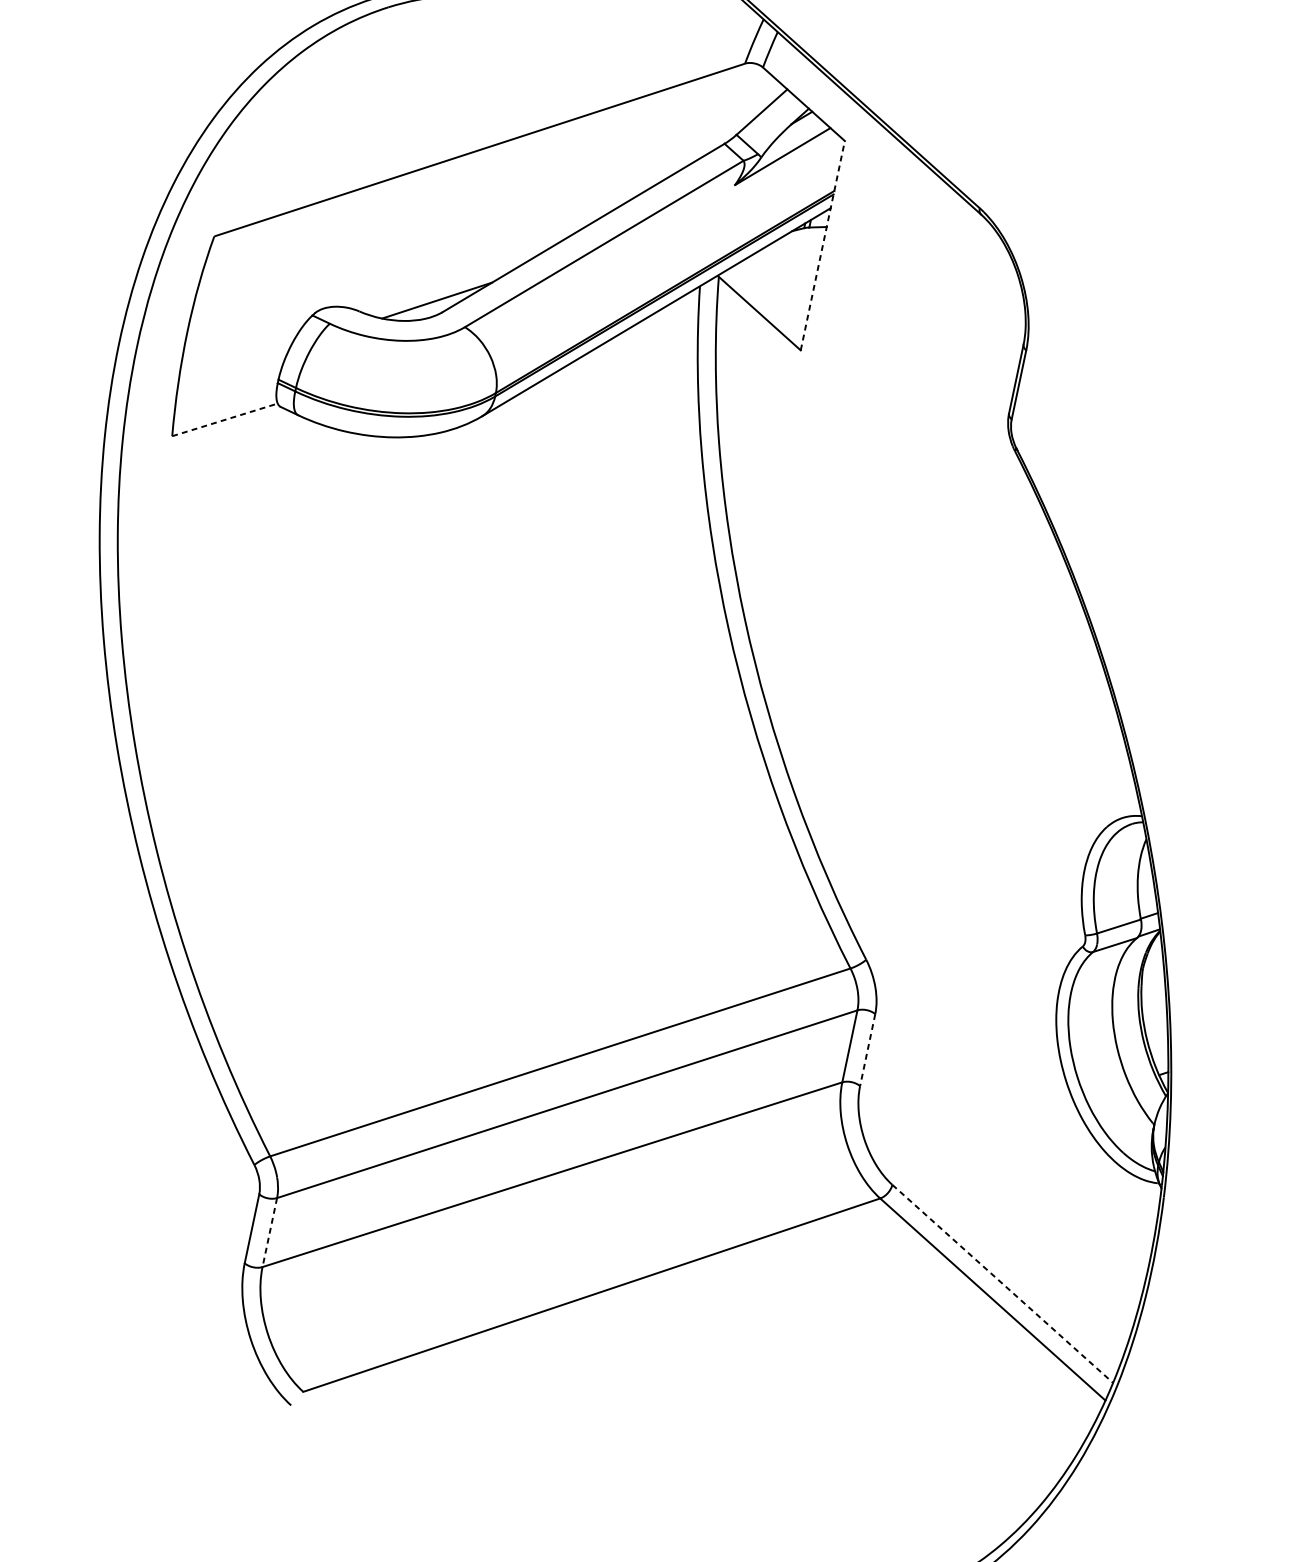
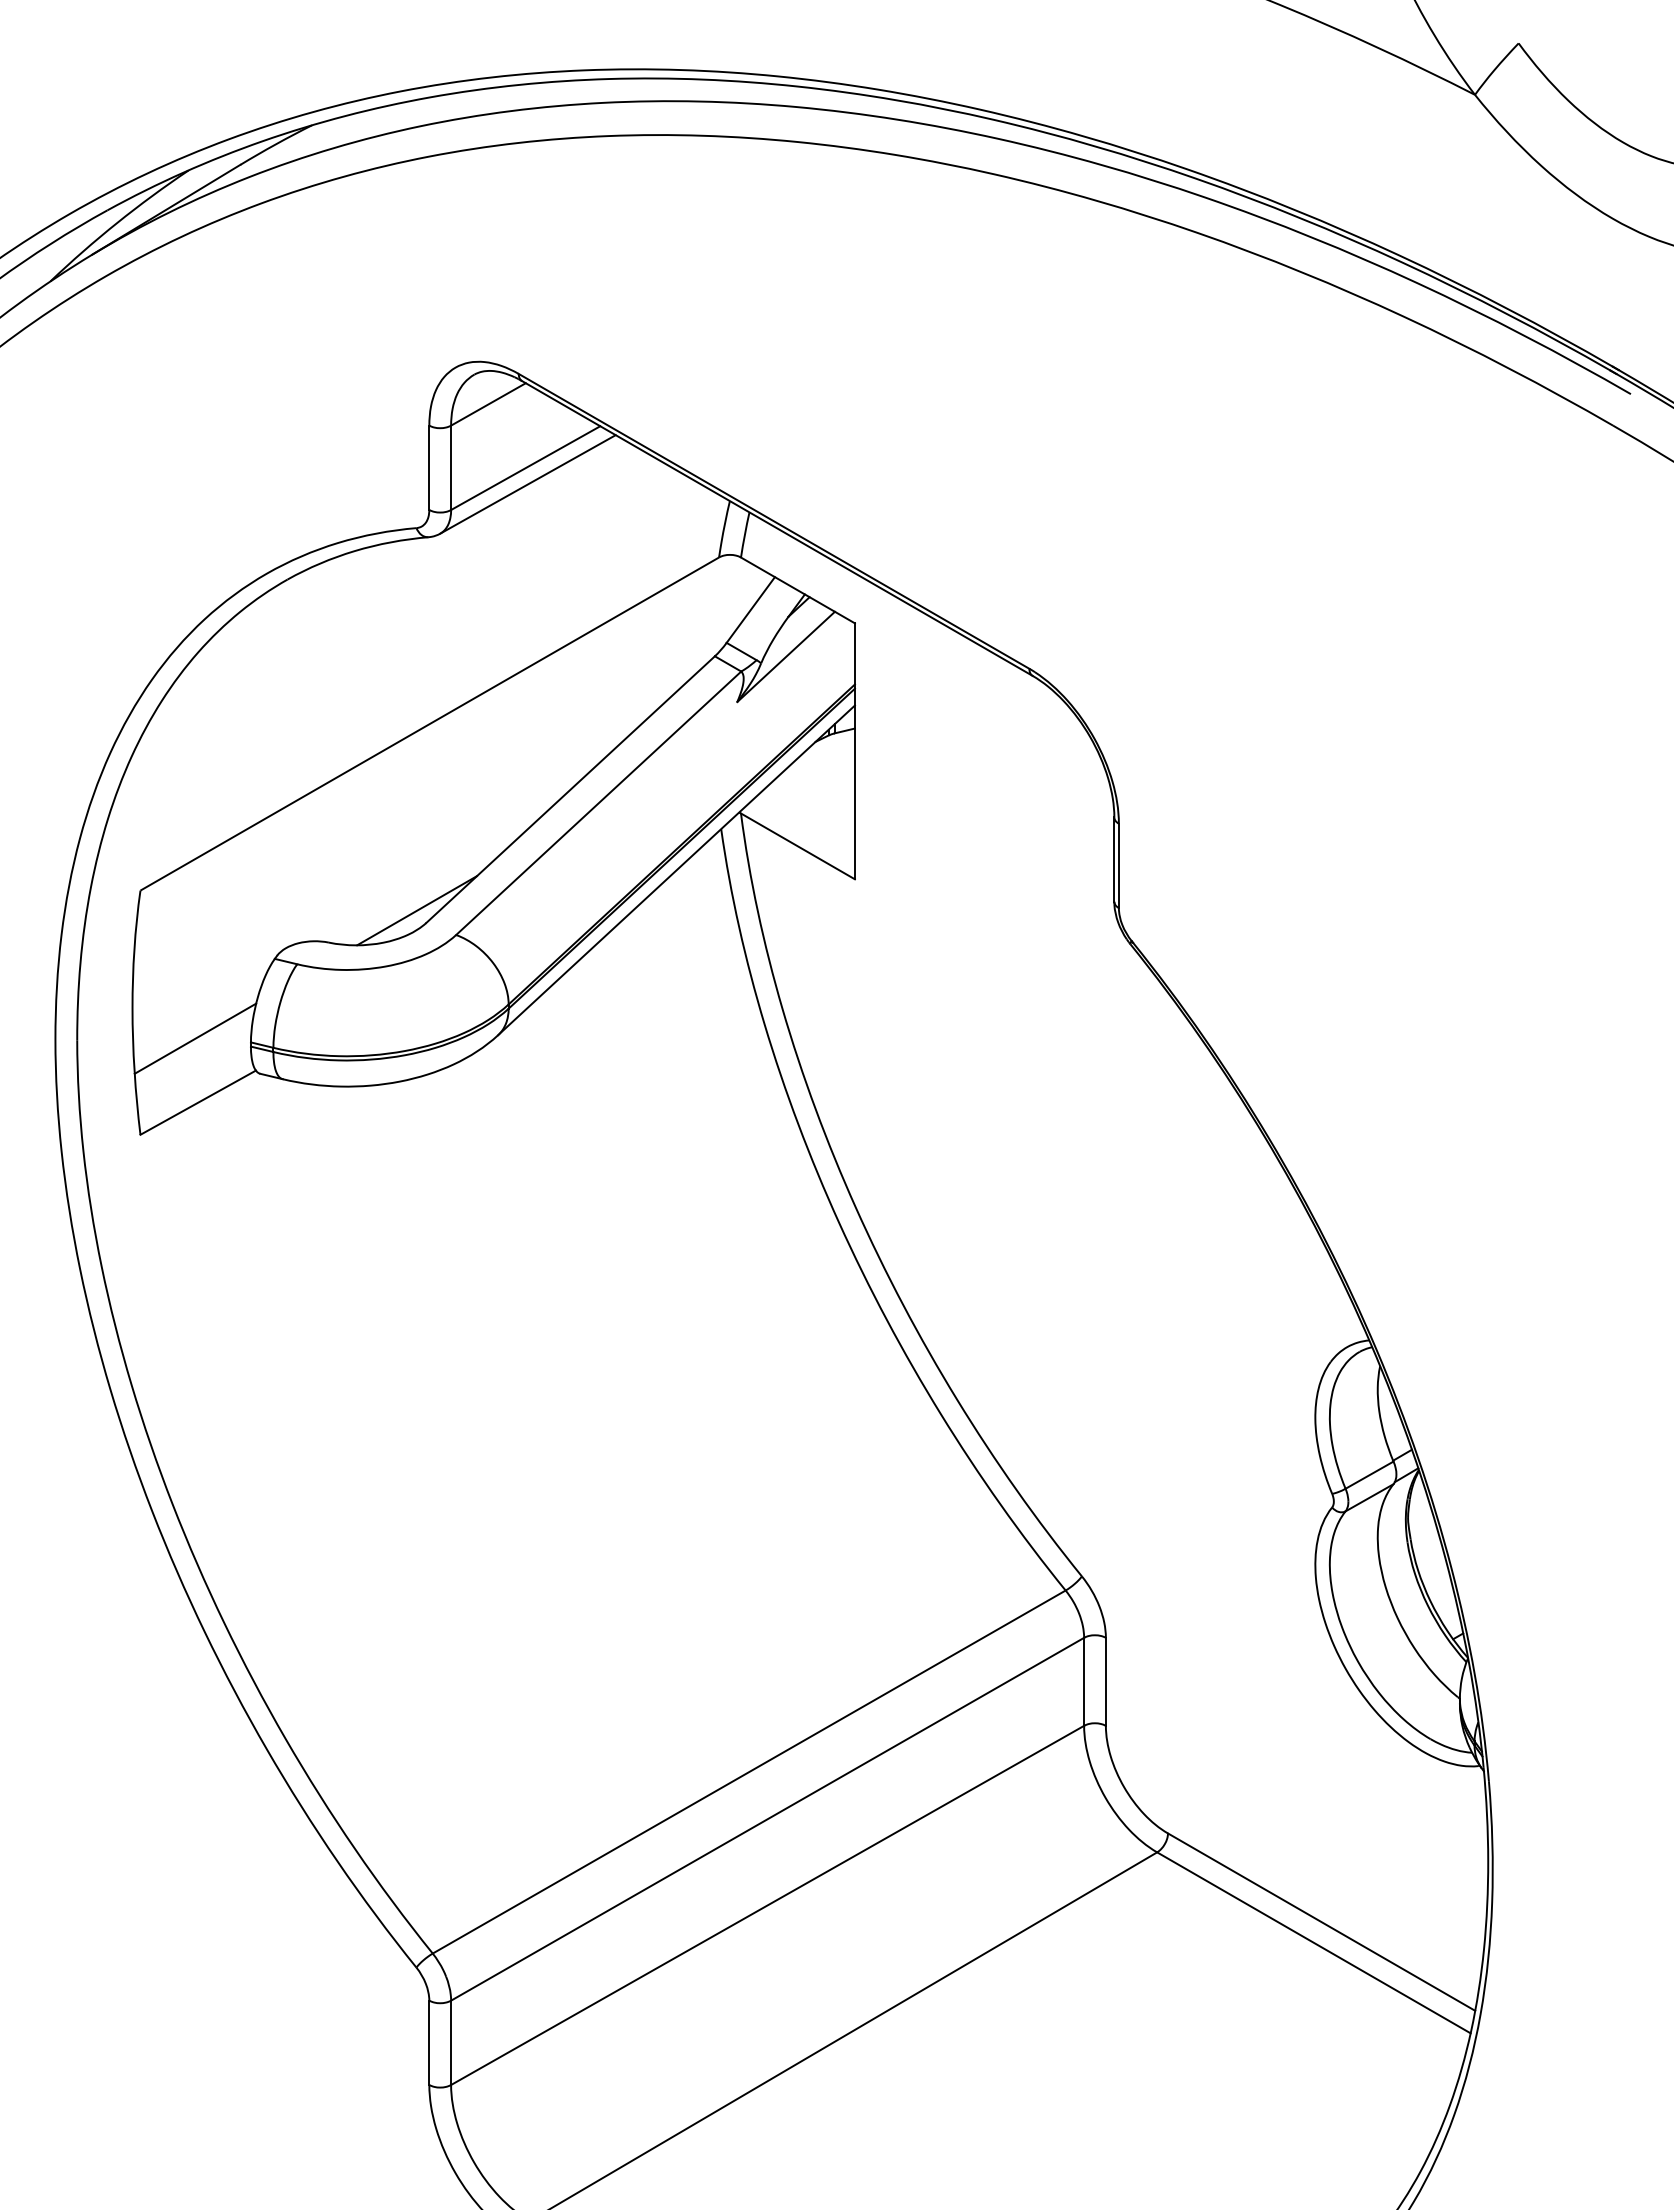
line: (822, 245) -> (854, 751), dashed -> solid
line: (233, 366) -> (195, 1038), added
line: (225, 419) -> (198, 1102), dashed -> solid
line: (867, 1050) -> (1105, 1682), dashed -> solid
line: (270, 1233) -> (451, 2043), dashed -> solid
line: (1003, 1284) -> (1322, 1922), dashed -> solid

